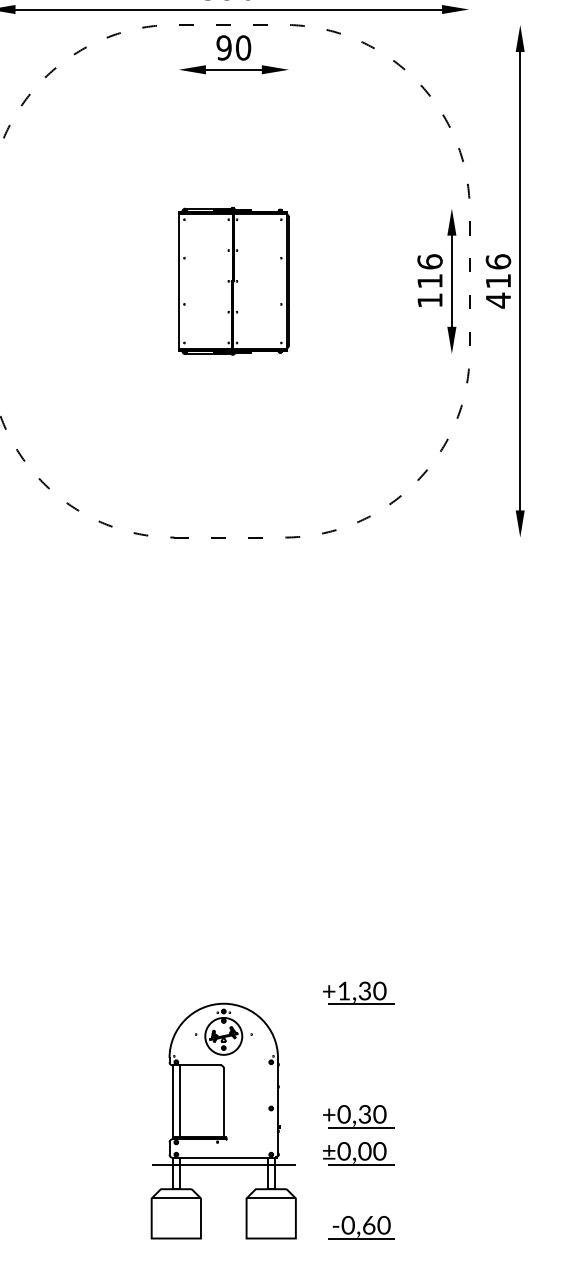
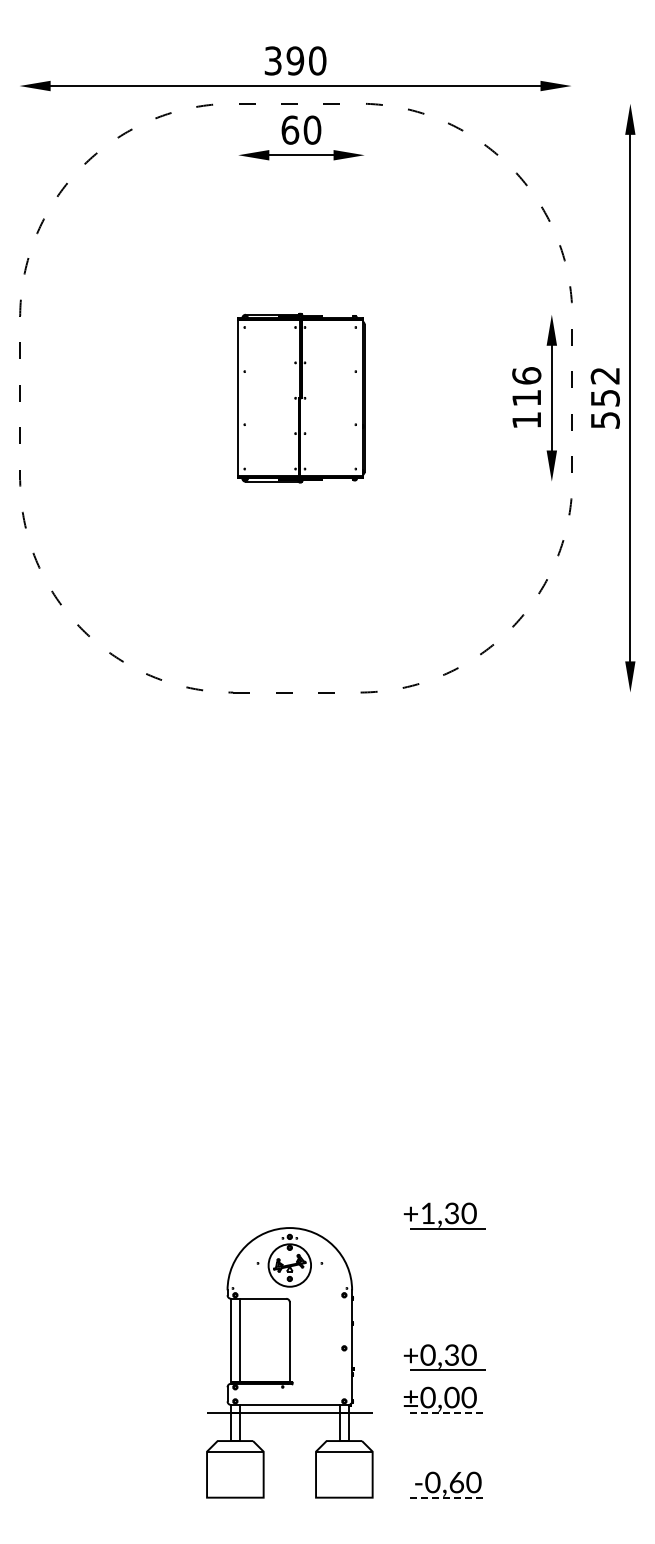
text: (224, 47) -> (290, 129), 90 -> 60
text: (497, 281) -> (604, 398), 416 -> 552
line: (361, 1164) -> (448, 1412), solid -> dashed
line: (361, 1238) -> (448, 1497), solid -> dashed

